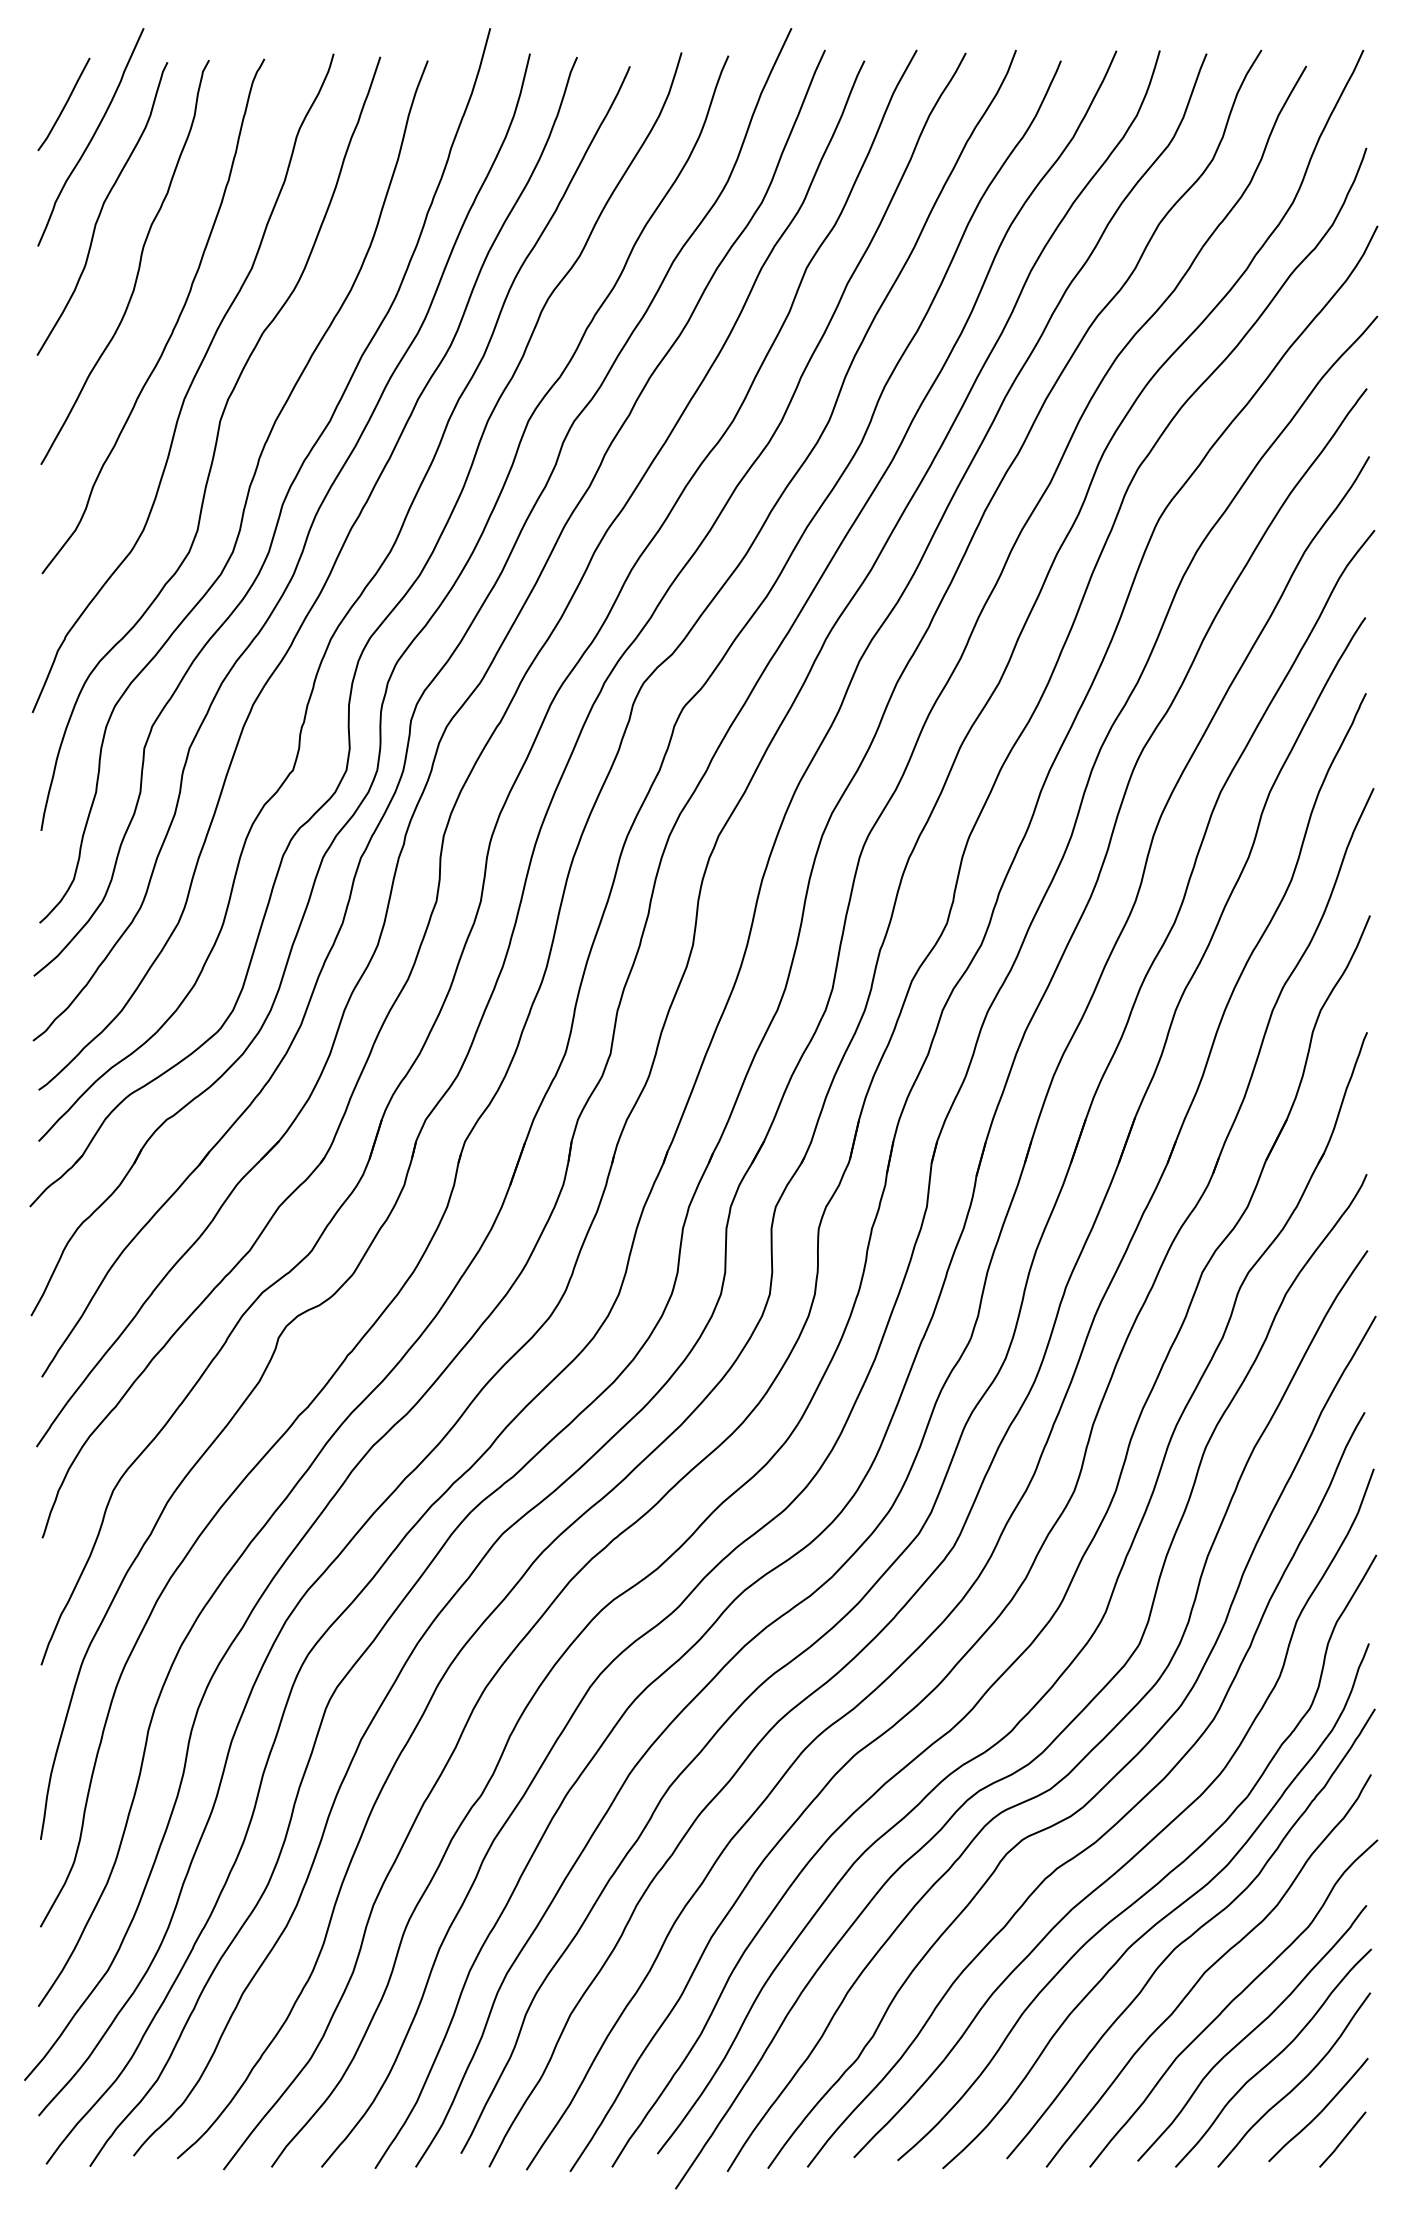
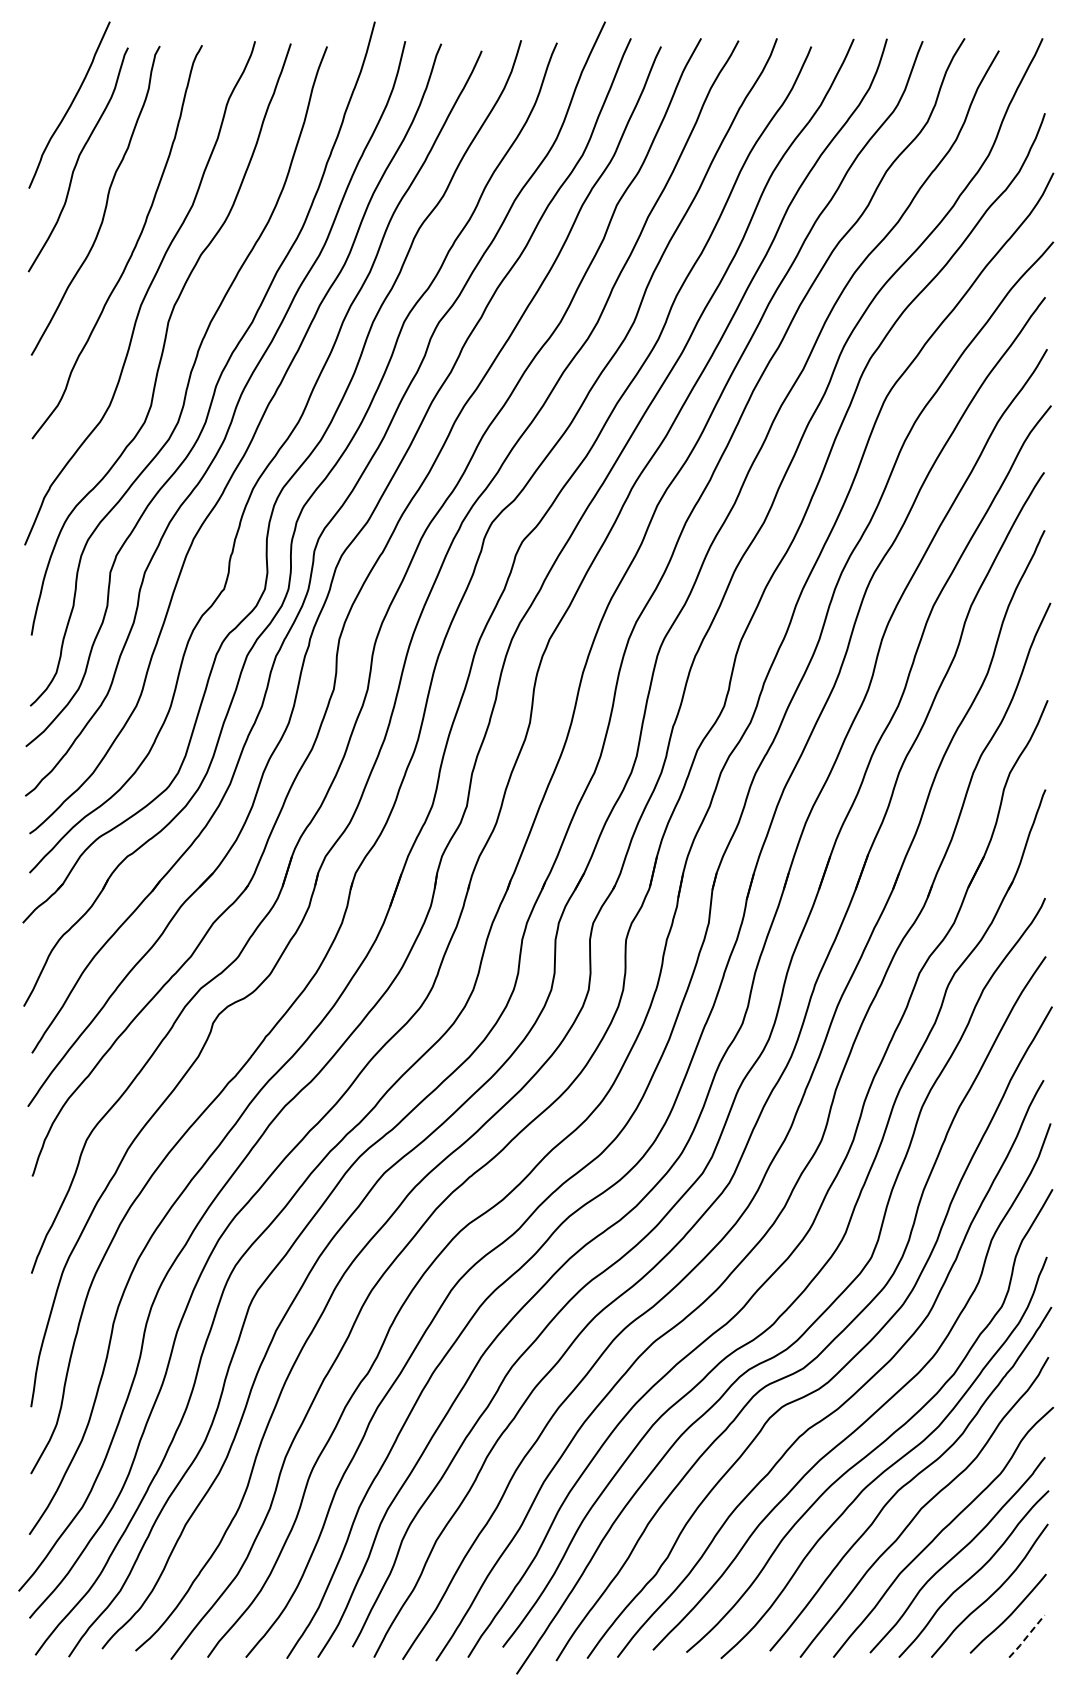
curve: (64, 103) -> (49, 79), removed
line: (1342, 2141) -> (1026, 1637), solid -> dashed

